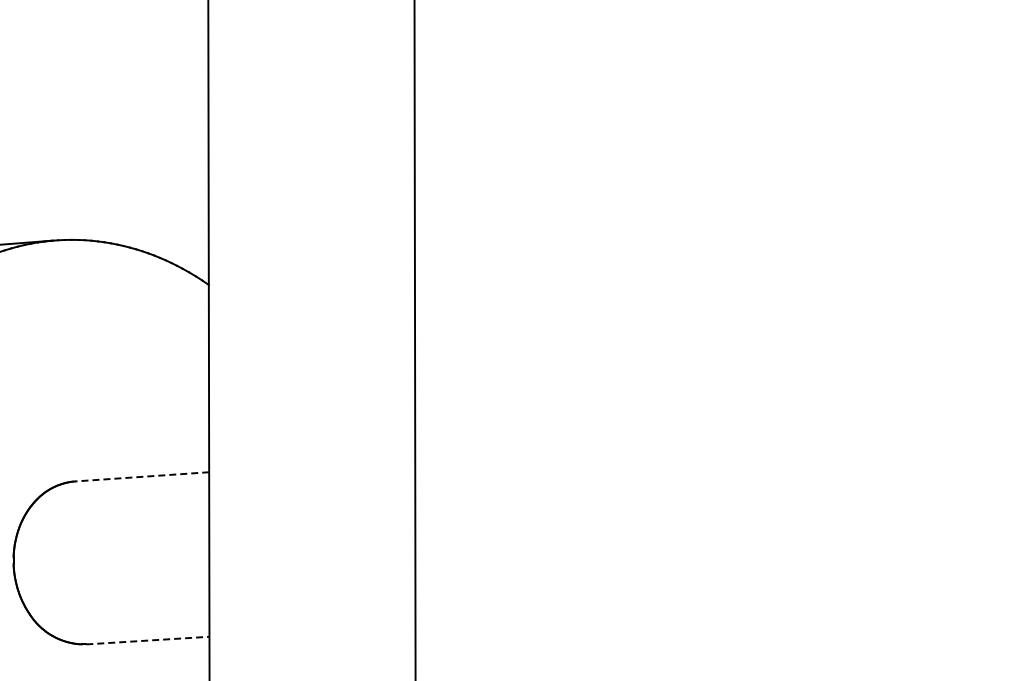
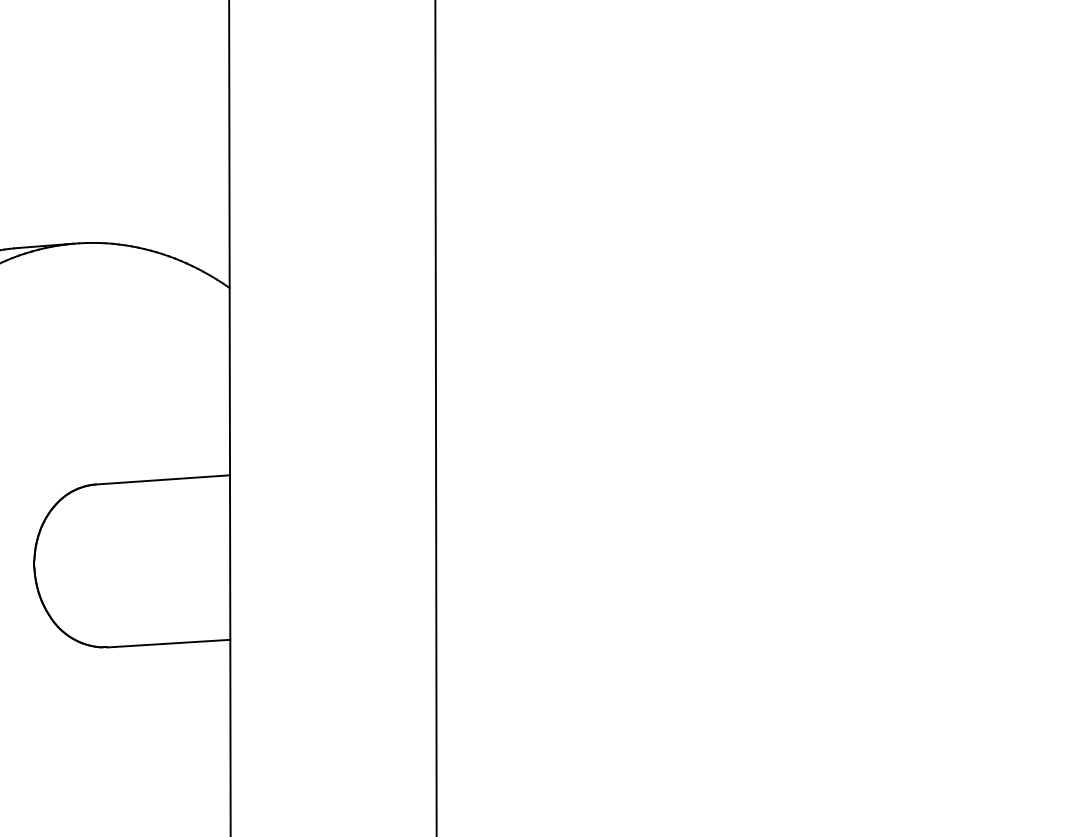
line: (141, 476) -> (162, 479), dashed -> solid
line: (147, 640) -> (168, 643), dashed -> solid

